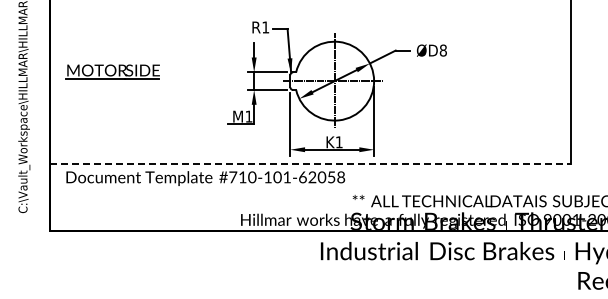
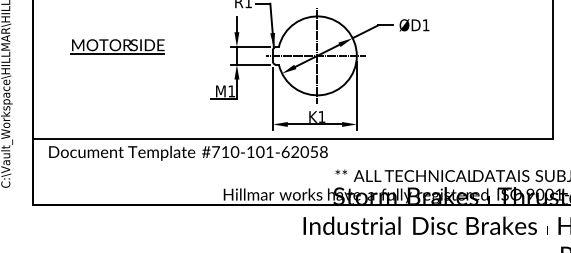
text: (442, 50) -> (425, 25), ØD8 -> ØD1
part: (112, 71) -> (117, 46), moved
line: (310, 164) -> (293, 139), dashed -> solid

